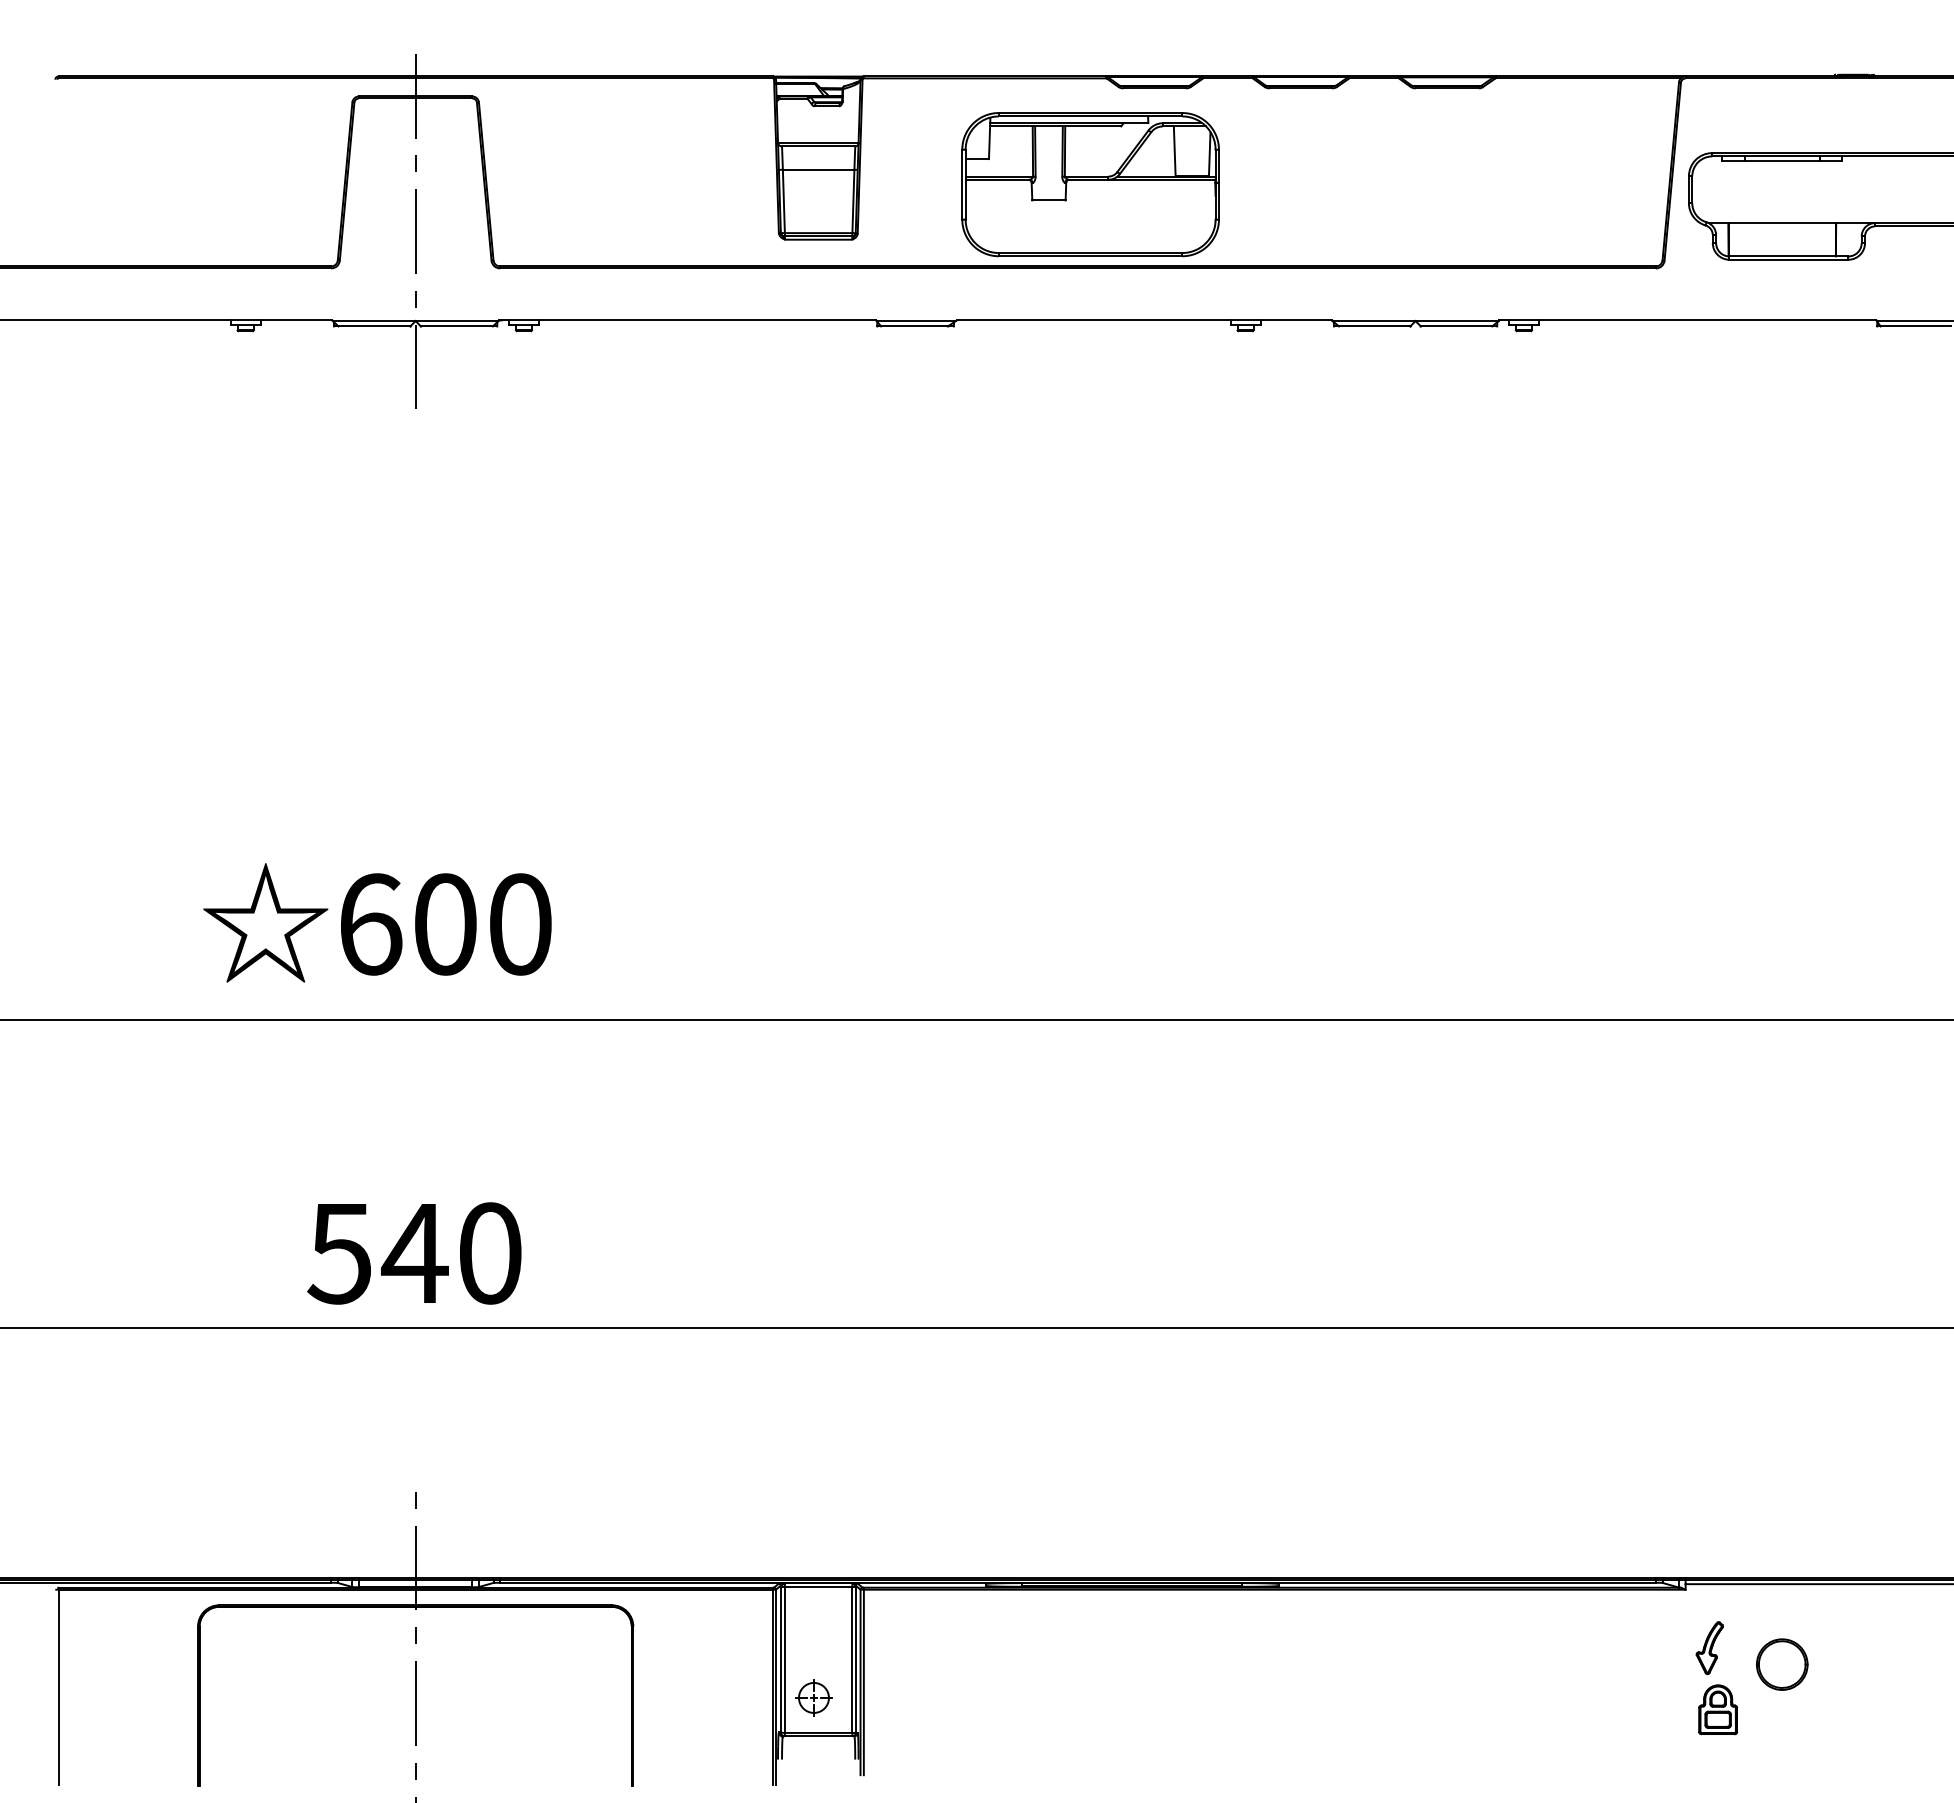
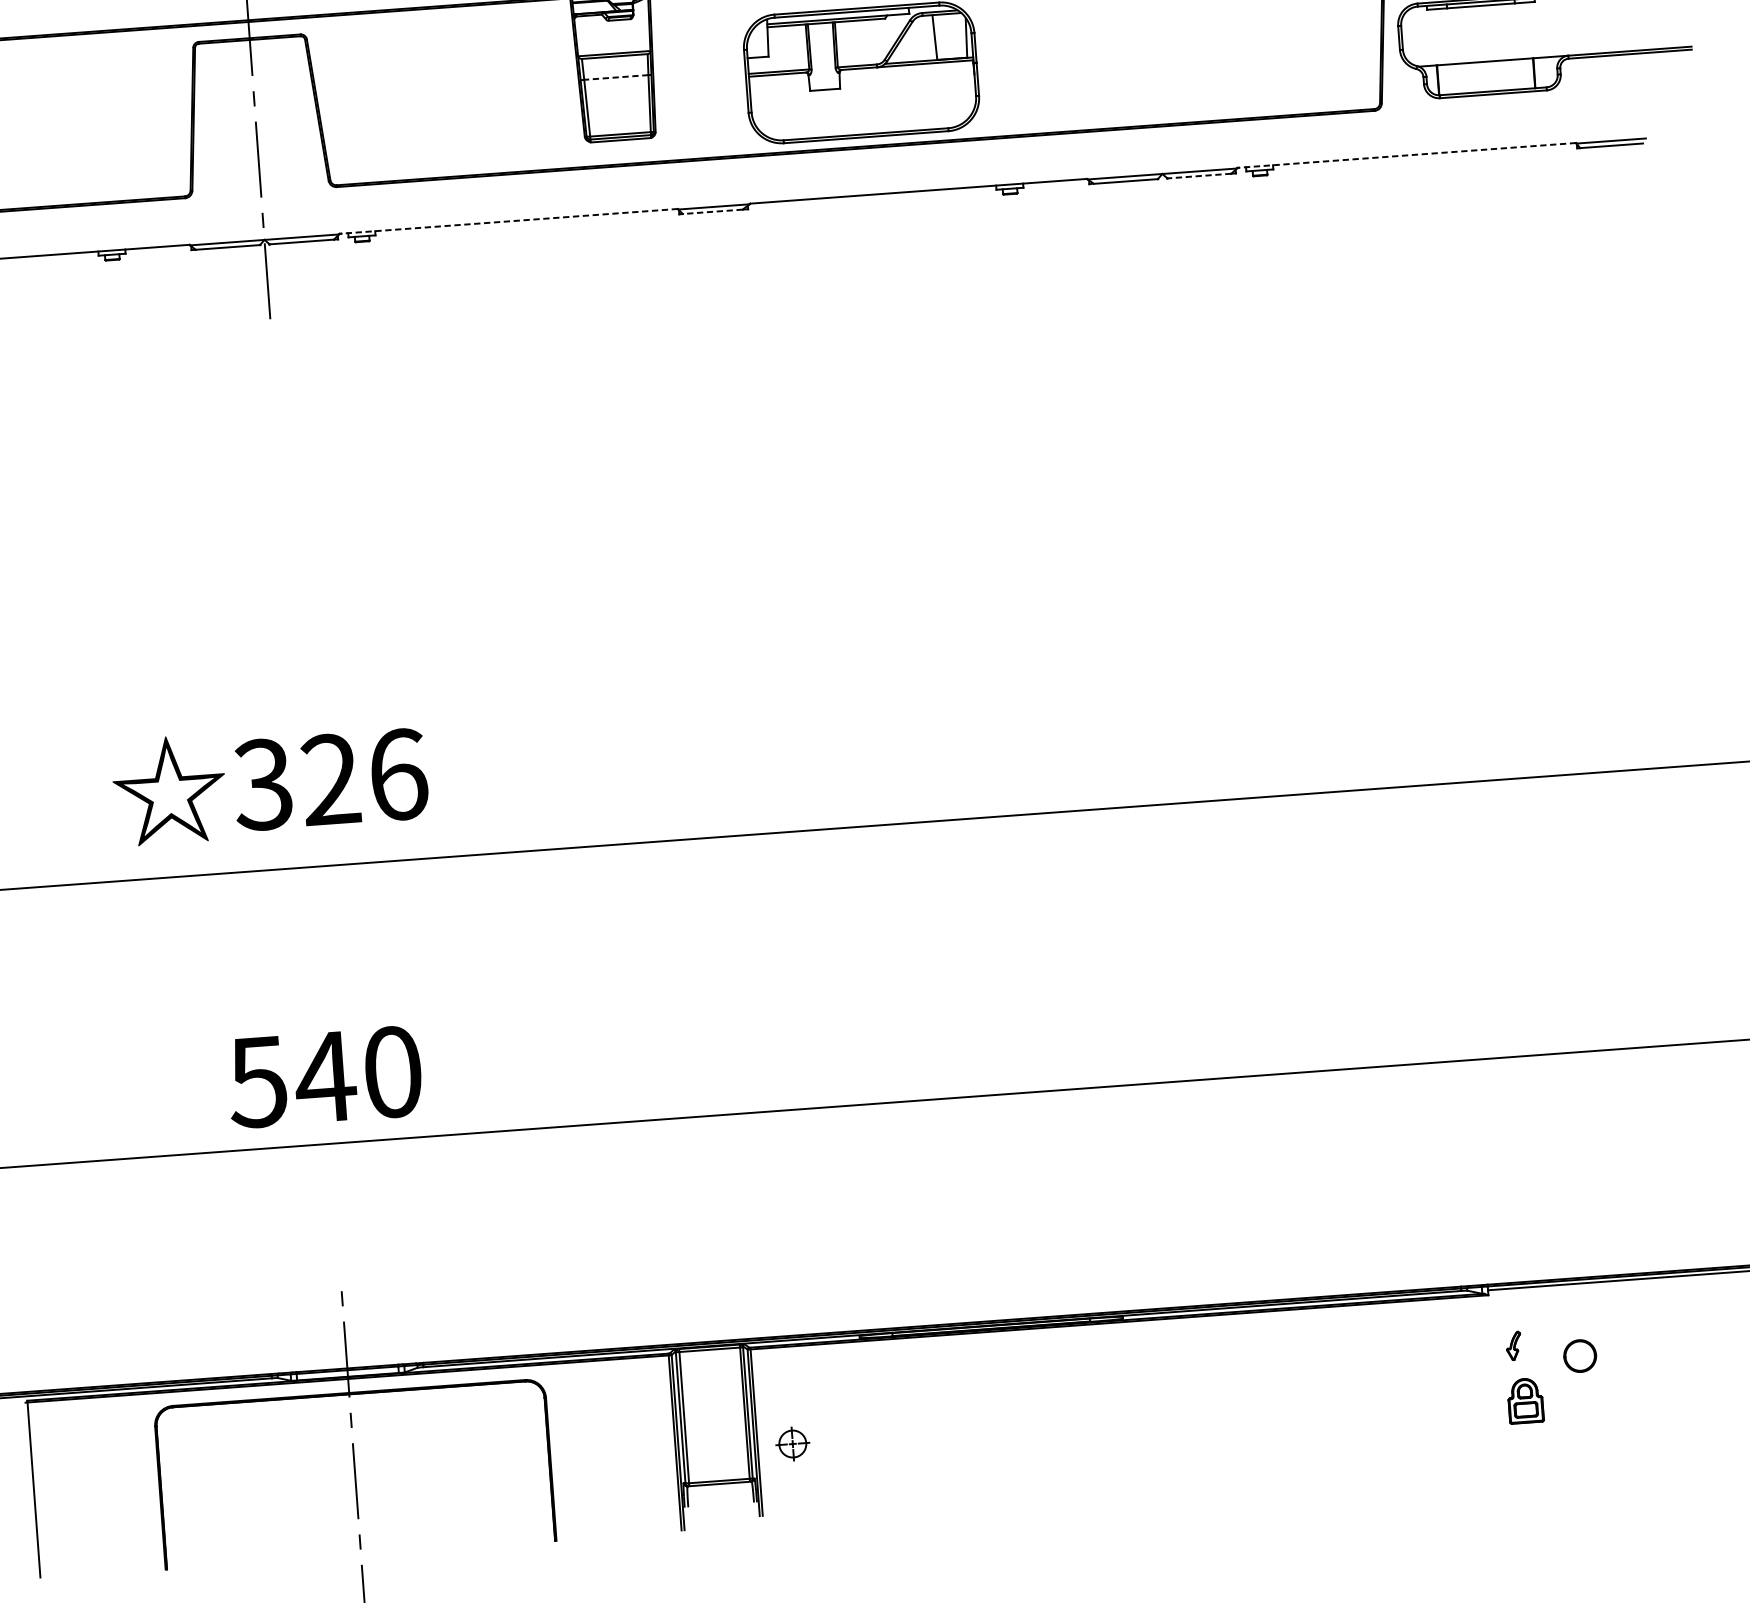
line: (818, 169) -> (616, 77), solid -> dashed
line: (687, 320) -> (508, 221), solid -> dashed
line: (1687, 320) -> (1406, 155), solid -> dashed
line: (914, 326) -> (712, 211), solid -> dashed
line: (1456, 326) -> (1199, 176), solid -> dashed
text: (444, 924) -> (330, 779), 600 -> 326
part: (1709, 1647) -> (1513, 1345), size x0.6
part: (1782, 1664) -> (1580, 1356), size x0.7
part: (813, 1697) -> (792, 1443), moved

